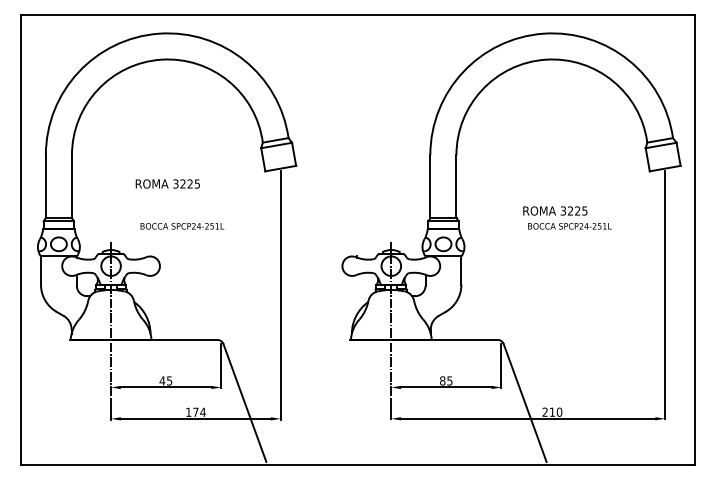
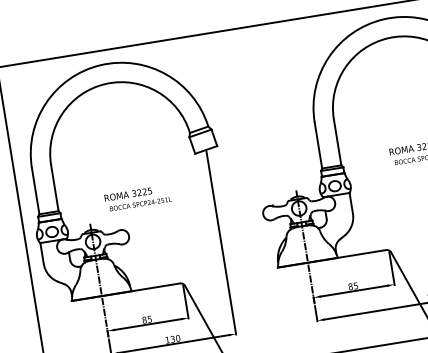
text: (167, 183) -> (127, 194), moved
text: (162, 380) -> (144, 319), 45 -> 85
text: (199, 411) -> (175, 338), 174 -> 130

